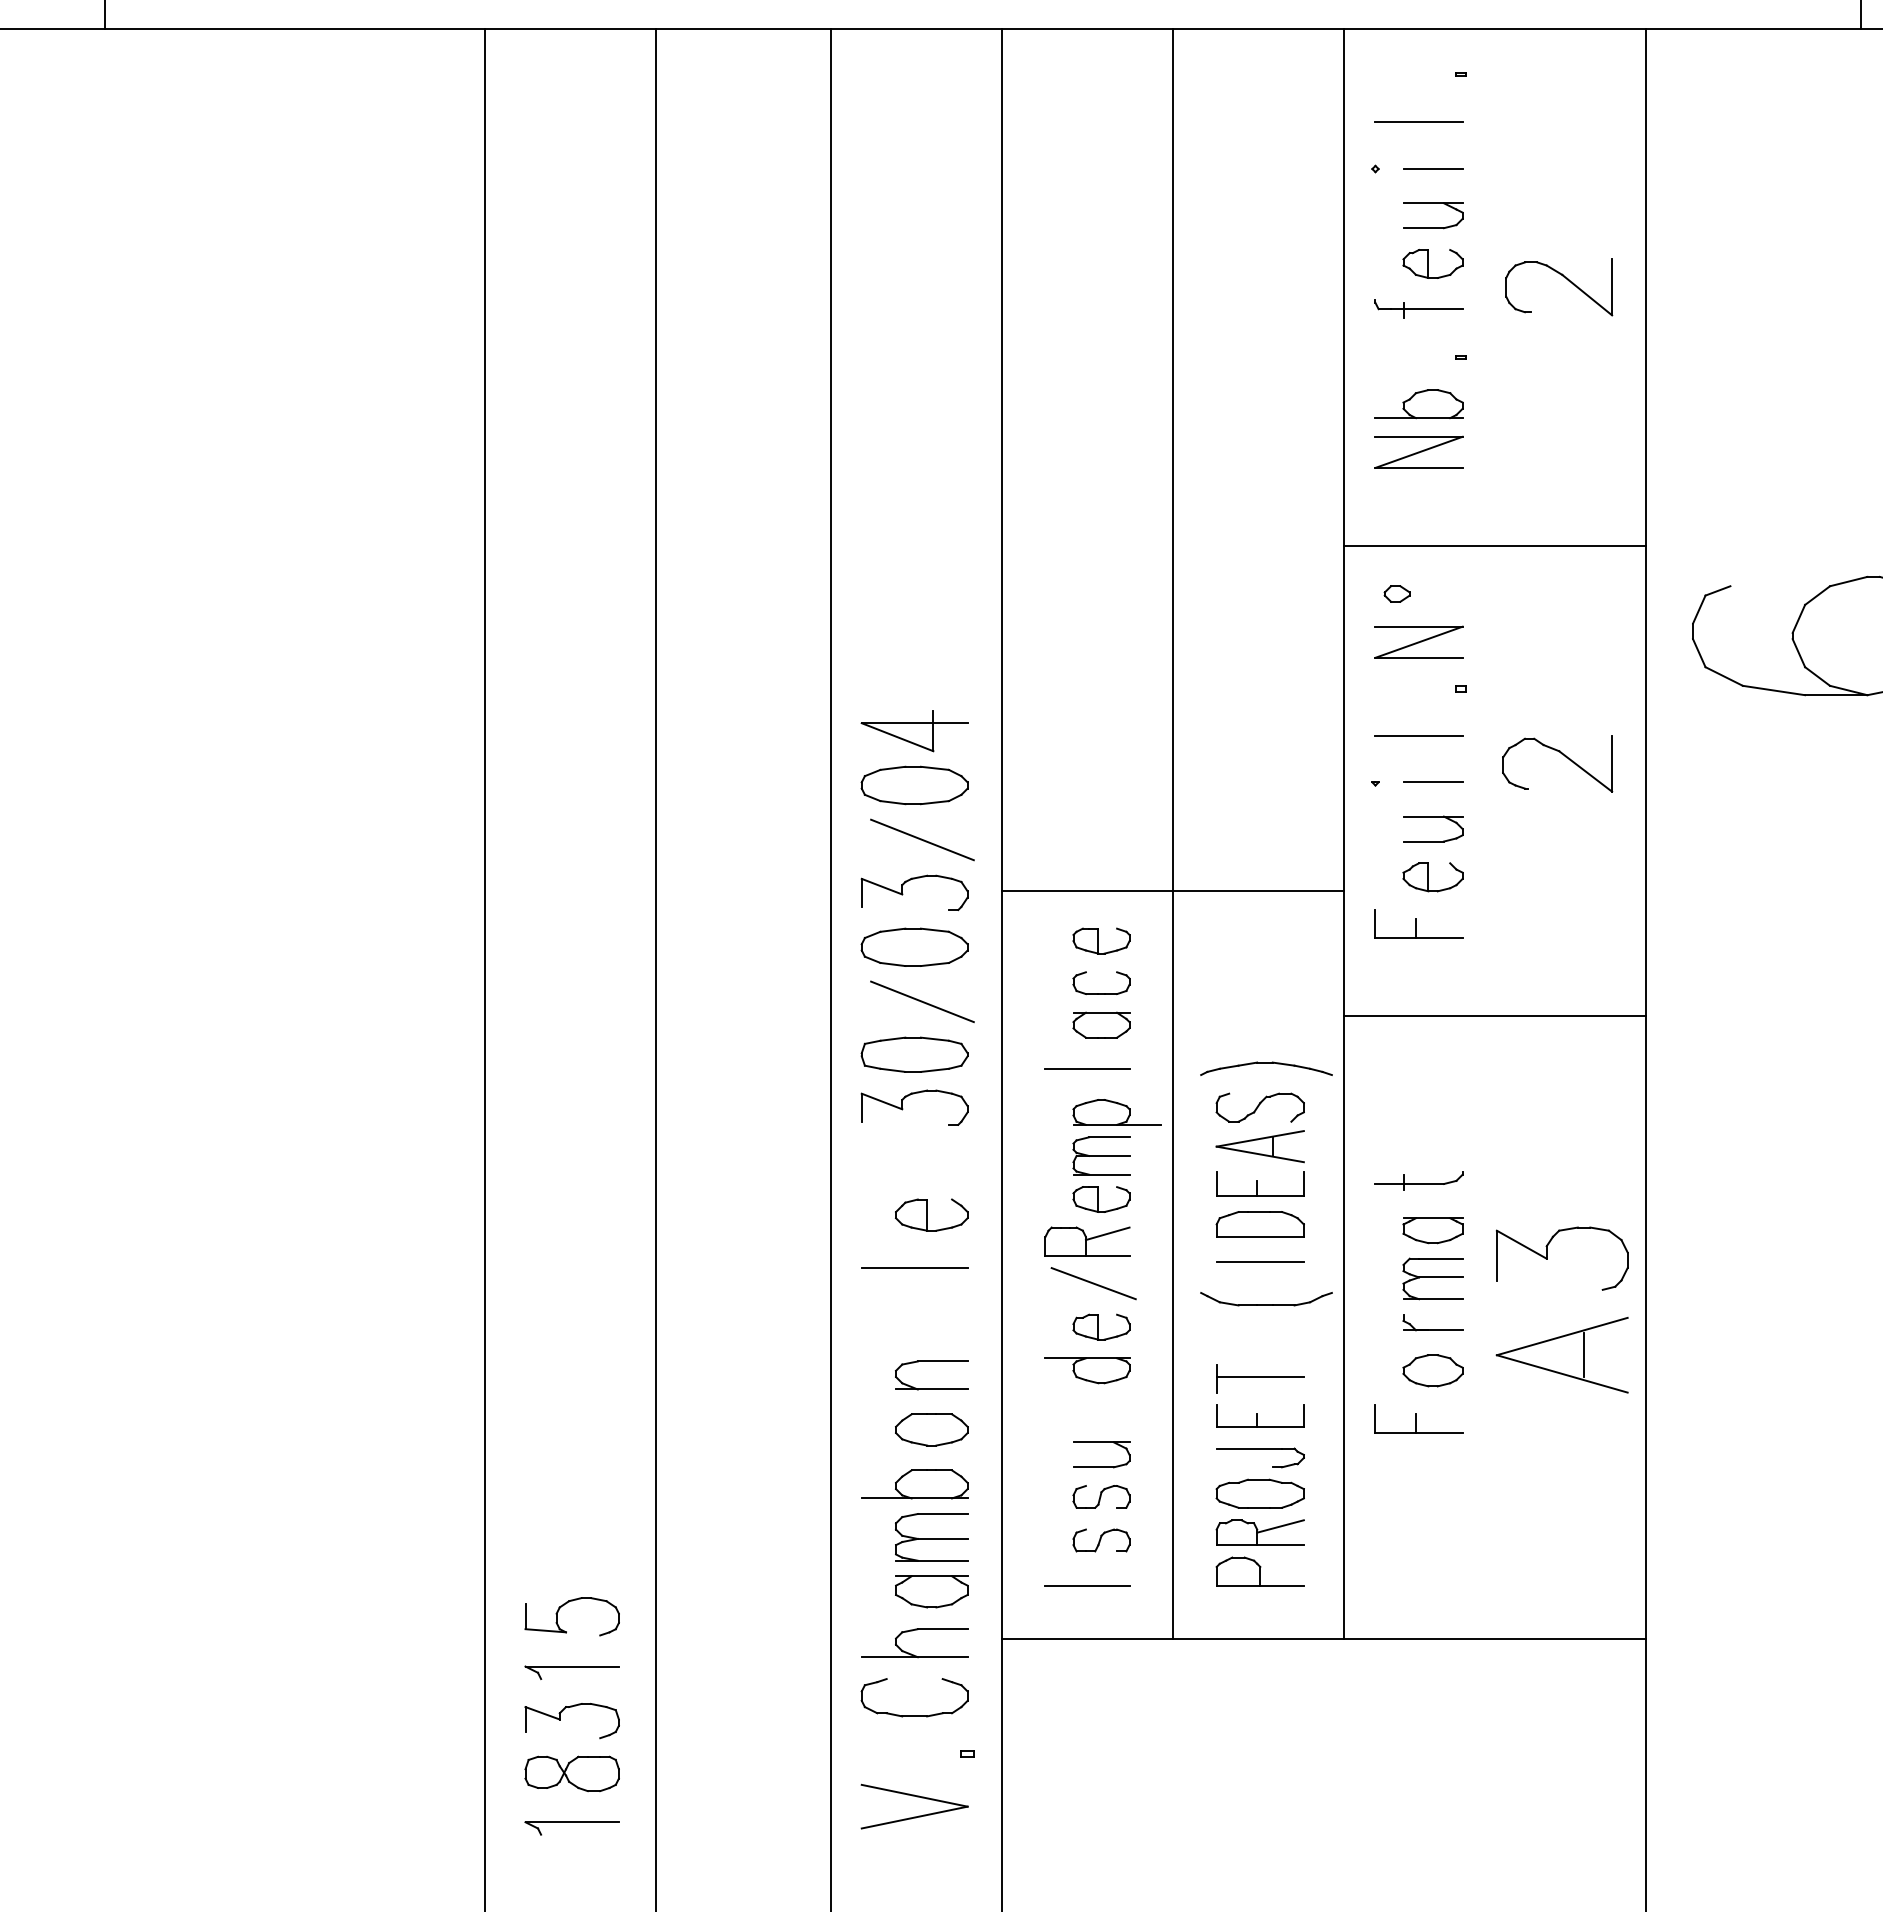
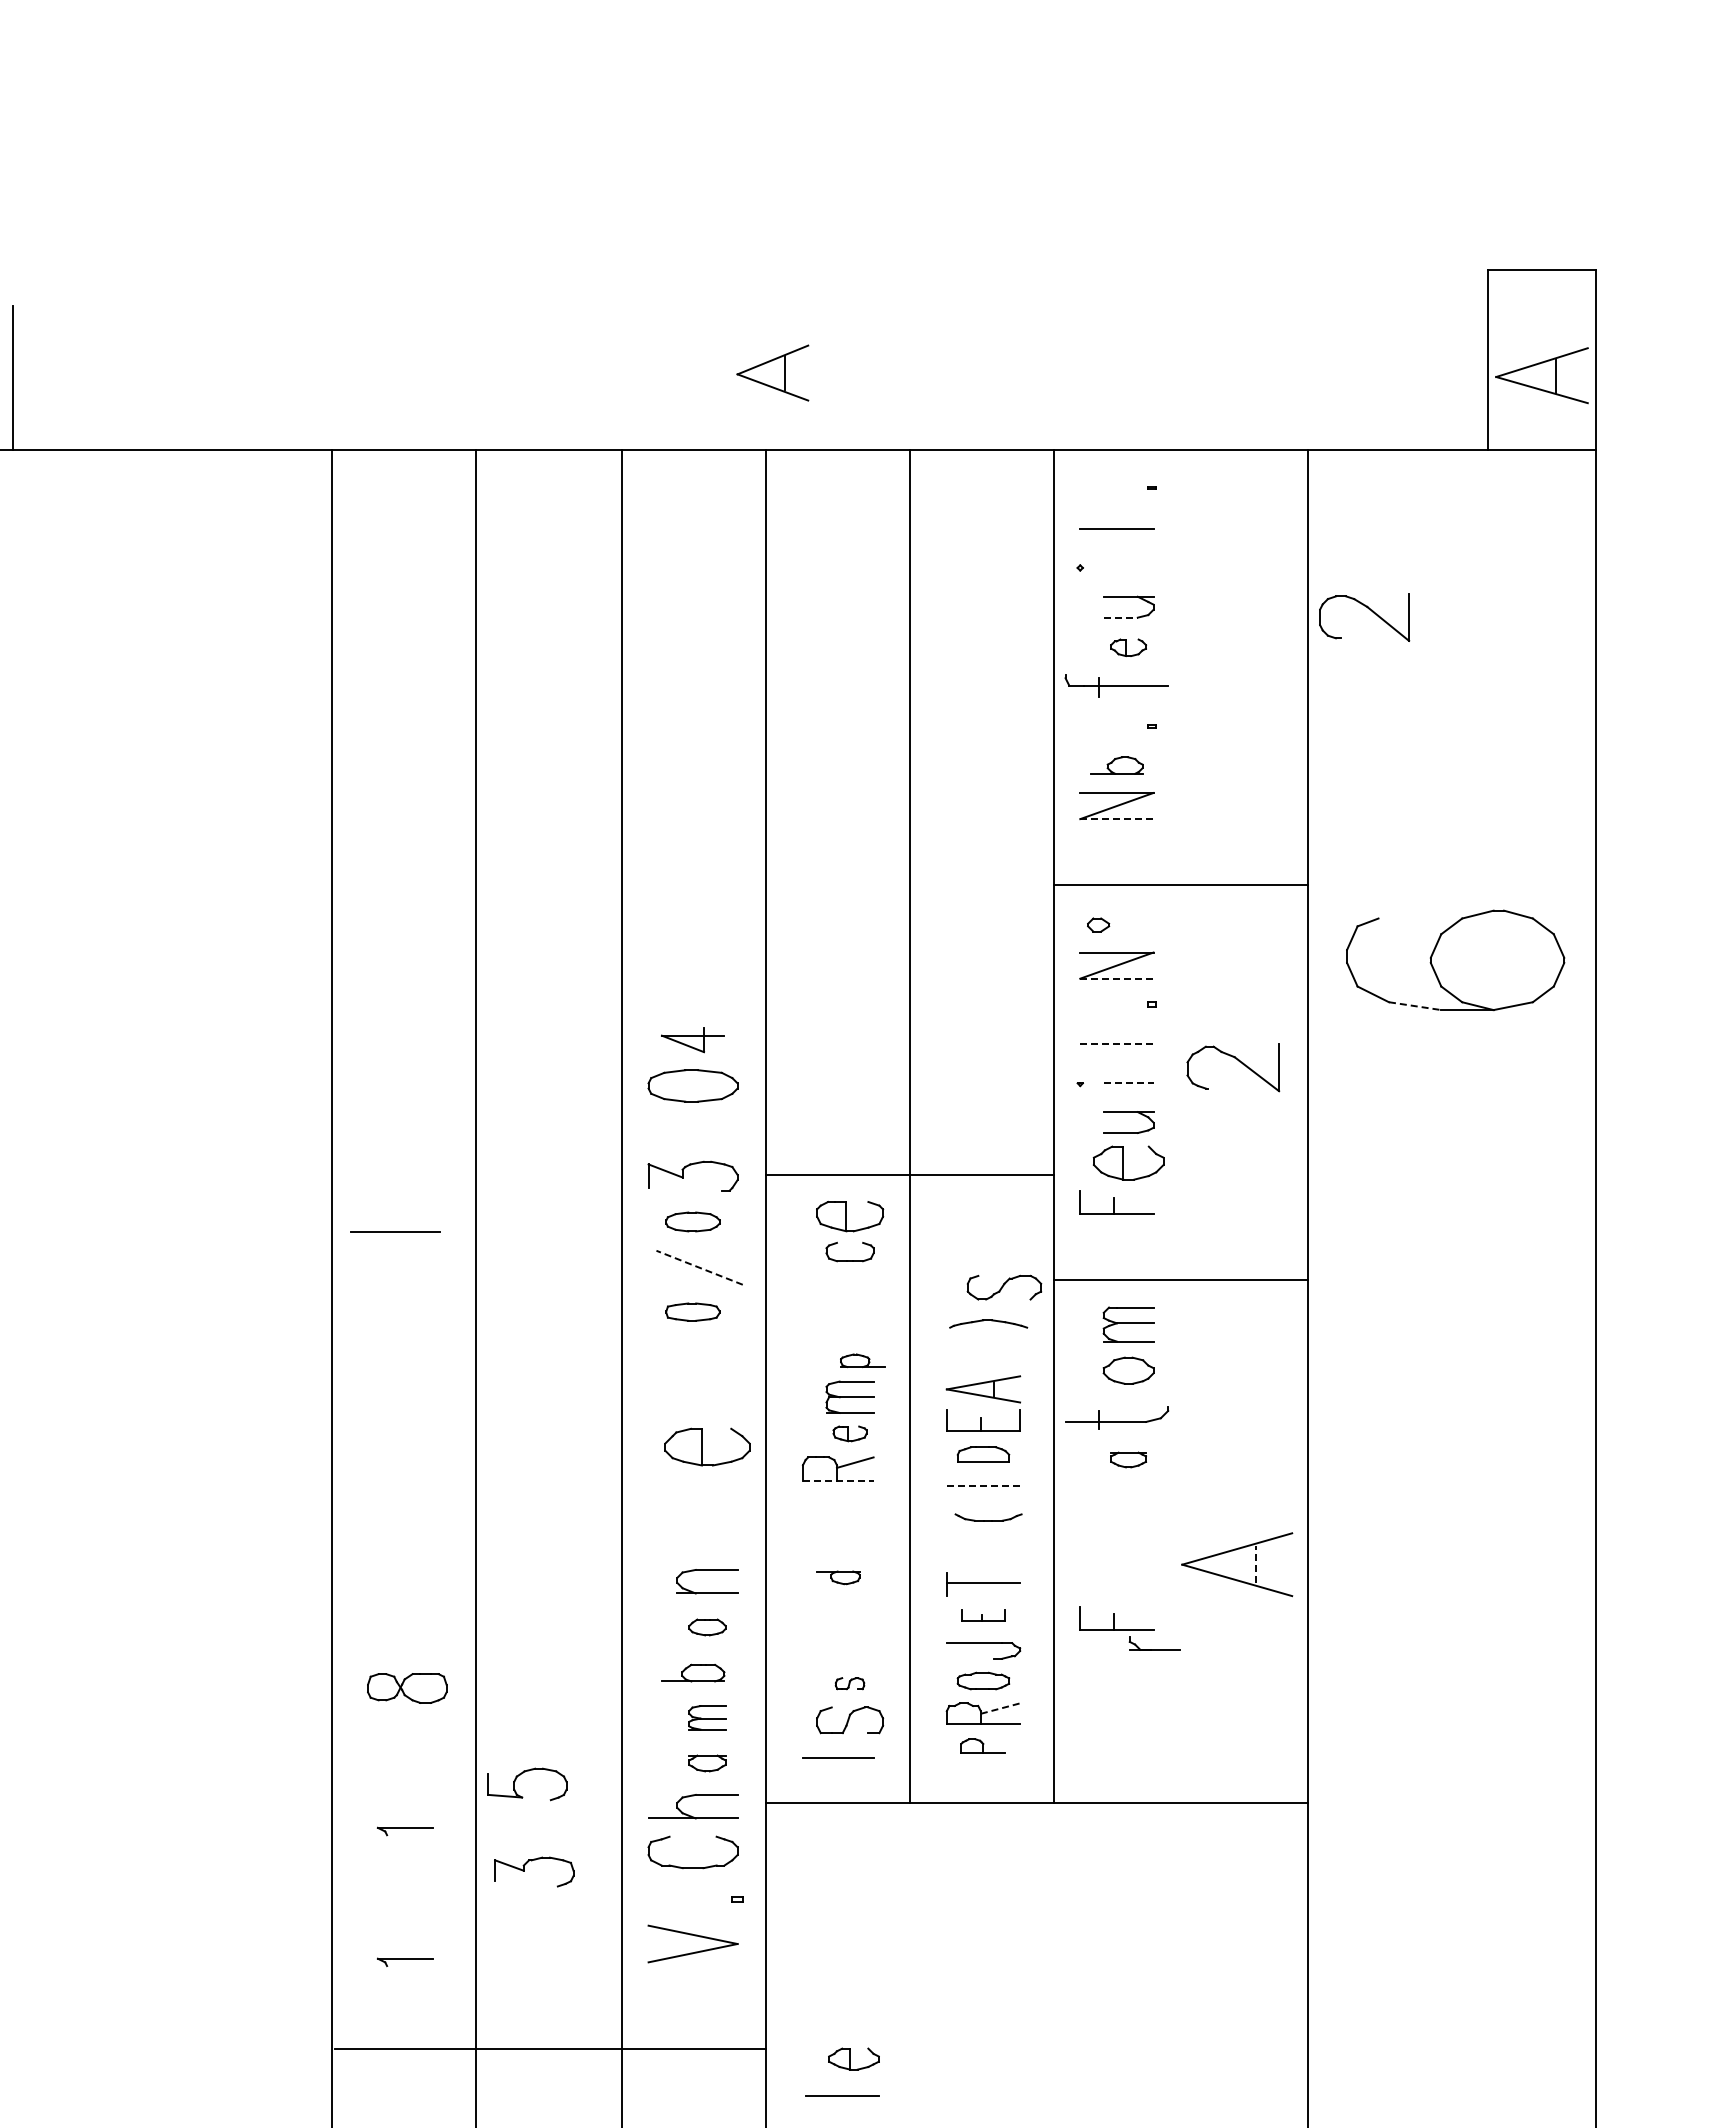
line: (1432, 168) -> (1128, 567), removed
line: (1424, 227) -> (1121, 617), solid -> dashed
part: (1432, 263) -> (1128, 647), size x0.7
part: (1563, 277) -> (1368, 609), moved
part: (1418, 308) -> (1116, 685), size x1.4
part: (1418, 404) -> (1116, 765), size x0.7
line: (1418, 468) -> (1116, 819), solid -> dashed
line: (1418, 657) -> (1116, 978), solid -> dashed
line: (1774, 690) -> (1415, 1006), solid -> dashed
part: (913, 731) -> (692, 1040), size x0.7
line: (1418, 736) -> (1116, 1044), solid -> dashed
line: (1432, 782) -> (1128, 1083), solid -> dashed
line: (922, 839) -> (699, 1131), removed
part: (1432, 876) -> (1128, 1162), size x1.4
part: (1100, 940) -> (849, 1216), size x1.4
part: (913, 946) -> (692, 1221), size x0.6
line: (922, 1001) -> (699, 1267), solid -> dashed
part: (1100, 1024) -> (849, 1286), removed
part: (913, 1053) -> (692, 1311), size x0.6
part: (1266, 1068) -> (988, 1323), size x0.7
line: (1086, 1069) -> (837, 1324), removed
part: (903, 1107) -> (683, 1356), removed
part: (1260, 1107) -> (1004, 1287), moved
part: (1116, 1112) -> (862, 1360), size x0.6
part: (1418, 1180) -> (1116, 1417), size x1.4
part: (1100, 1199) -> (849, 1433), size x0.7
part: (931, 1214) -> (707, 1446), size x1.4
part: (1260, 1224) -> (983, 1454), size x0.7
part: (1432, 1230) -> (1128, 1459), size x0.7
line: (1087, 1255) -> (838, 1480), solid -> dashed
part: (1548, 1258) -> (1225, 1483), removed
line: (1260, 1262) -> (983, 1486), solid -> dashed
line: (915, 1266) -> (395, 1231), moved
part: (1432, 1278) -> (1128, 1324), moved
line: (1093, 1283) -> (843, 1504), removed
part: (1266, 1299) -> (988, 1517), size x0.6
part: (1432, 1322) -> (1154, 1643), moved
part: (1100, 1326) -> (849, 1540), removed
line: (1584, 1355) -> (1255, 1564), solid -> dashed
part: (1087, 1370) -> (838, 1577), size x0.6
part: (1432, 1370) -> (1128, 1370), moved
part: (1260, 1415) -> (983, 1615), size x0.6
part: (931, 1429) -> (707, 1627), size x0.6
part: (1102, 1443) -> (850, 1638), removed
part: (915, 1483) -> (693, 1672), size x0.7
part: (1260, 1493) -> (983, 1680), size x0.7
part: (1100, 1496) -> (849, 1683), size x0.6
line: (1280, 1526) -> (1000, 1708), solid -> dashed
part: (931, 1537) -> (707, 1717), size x0.6
part: (1100, 1540) -> (849, 1720), size x1.4
part: (1259, 1570) -> (982, 1745), size x0.6
part: (931, 1591) -> (707, 1763), size x0.6
part: (564, 1606) -> (520, 1775), moved
part: (572, 1672) -> (405, 1831), size x0.7
part: (560, 1720) -> (524, 1871), moved
part: (572, 1773) -> (407, 1688), moved
part: (572, 1828) -> (405, 1962), size x0.7

